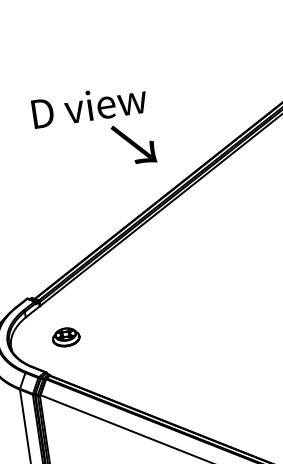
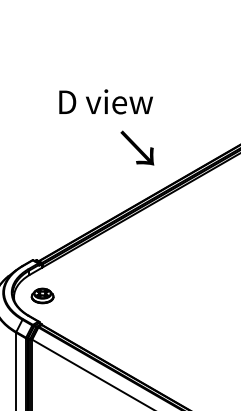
text: (88, 105) -> (105, 101), moved
part: (65, 336) -> (42, 295), moved

